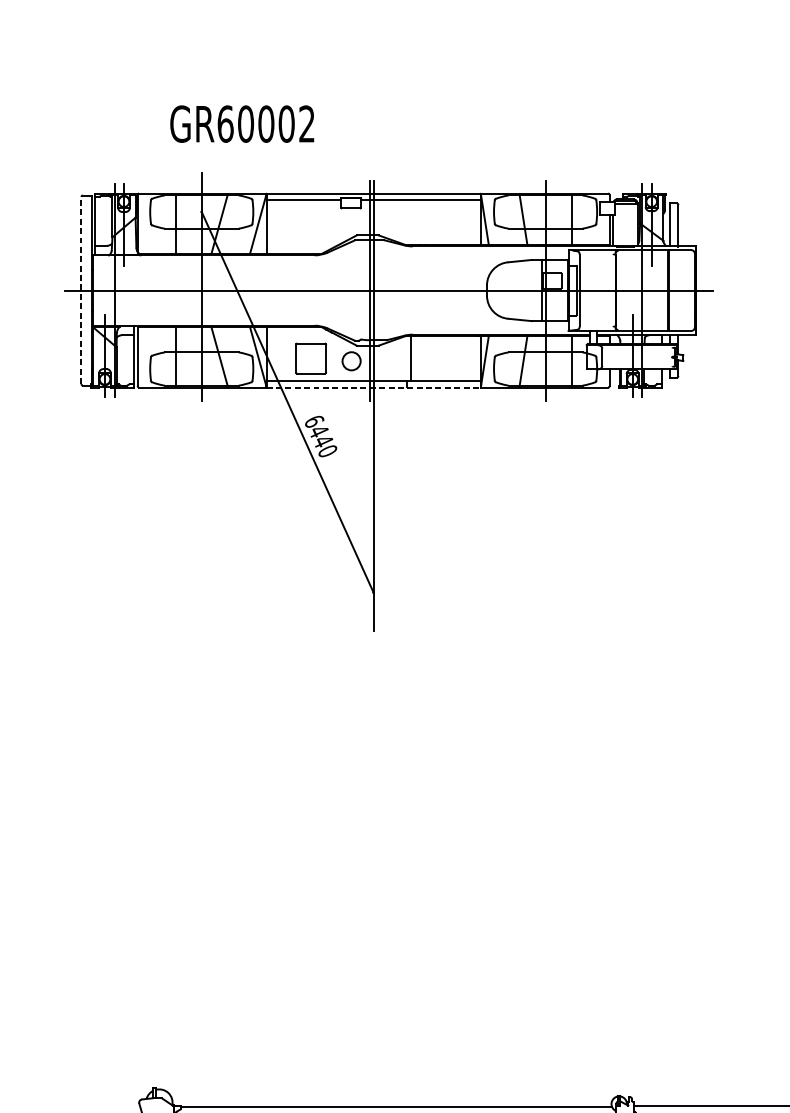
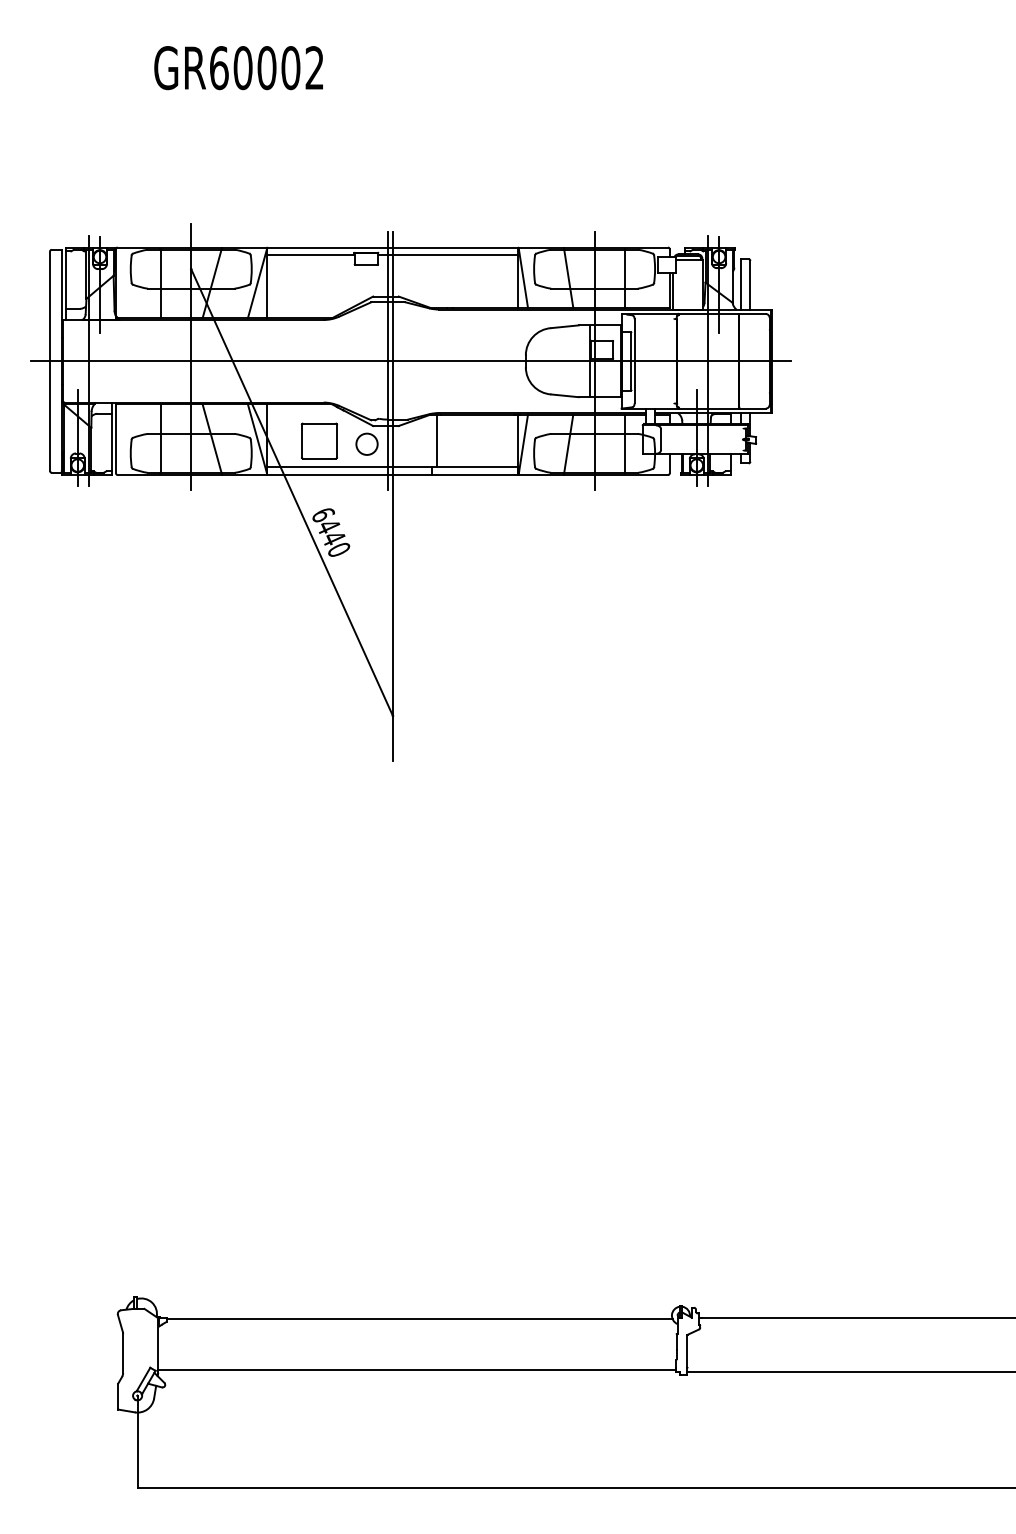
text: (242, 124) -> (238, 68), moved
line: (81, 290) -> (50, 361), dashed -> solid
line: (374, 387) -> (393, 475), dashed -> solid

